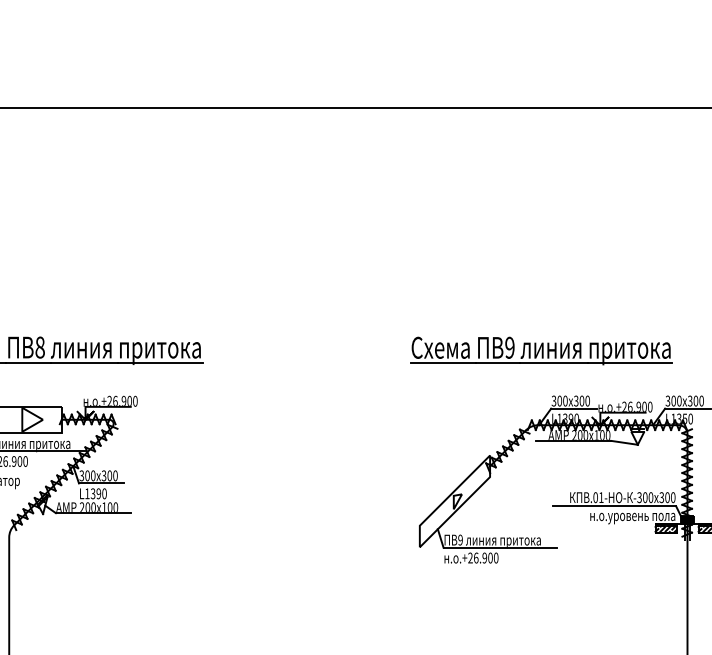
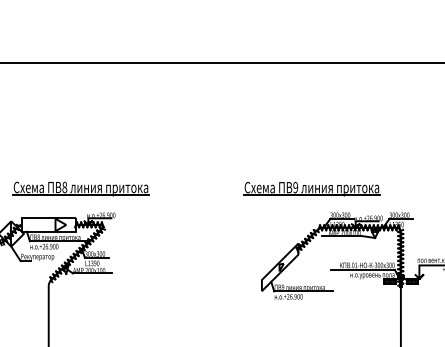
part: (540, 351) -> (311, 189), moved

